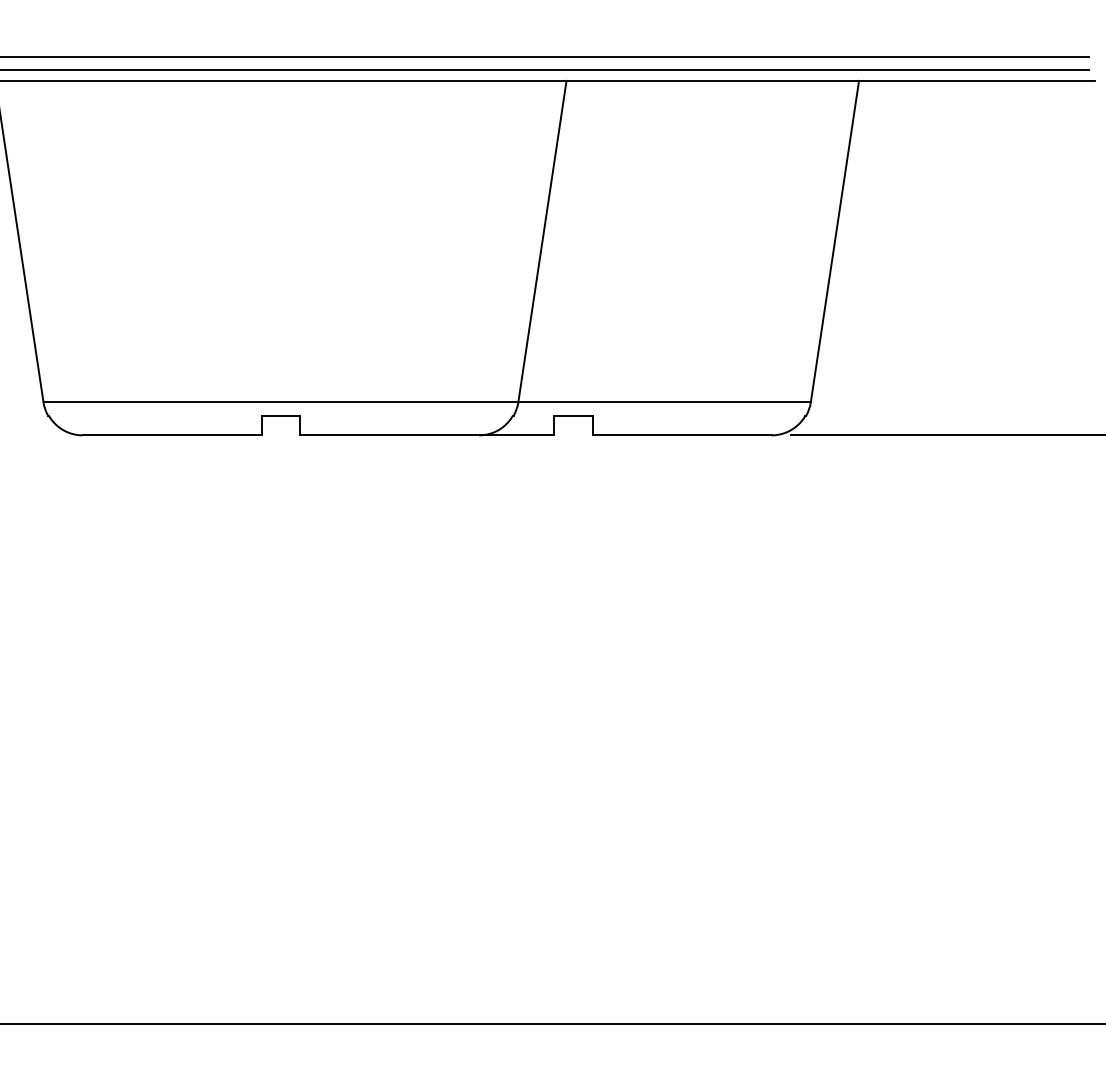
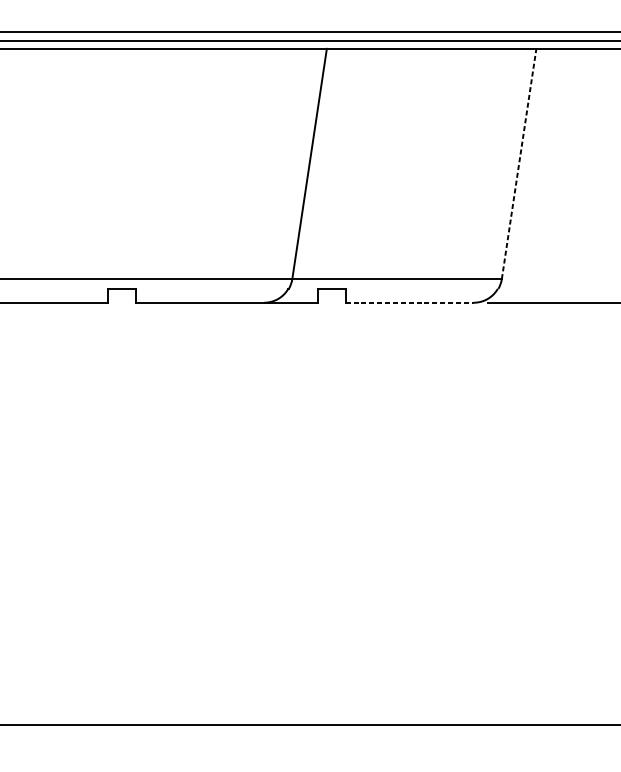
line: (834, 241) -> (518, 163), solid -> dashed
line: (682, 435) -> (409, 302), solid -> dashed

